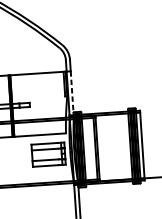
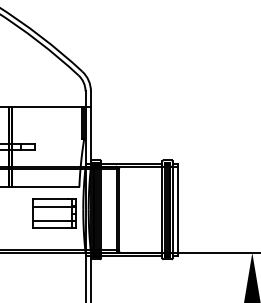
line: (71, 92) -> (90, 134), dashed -> solid

